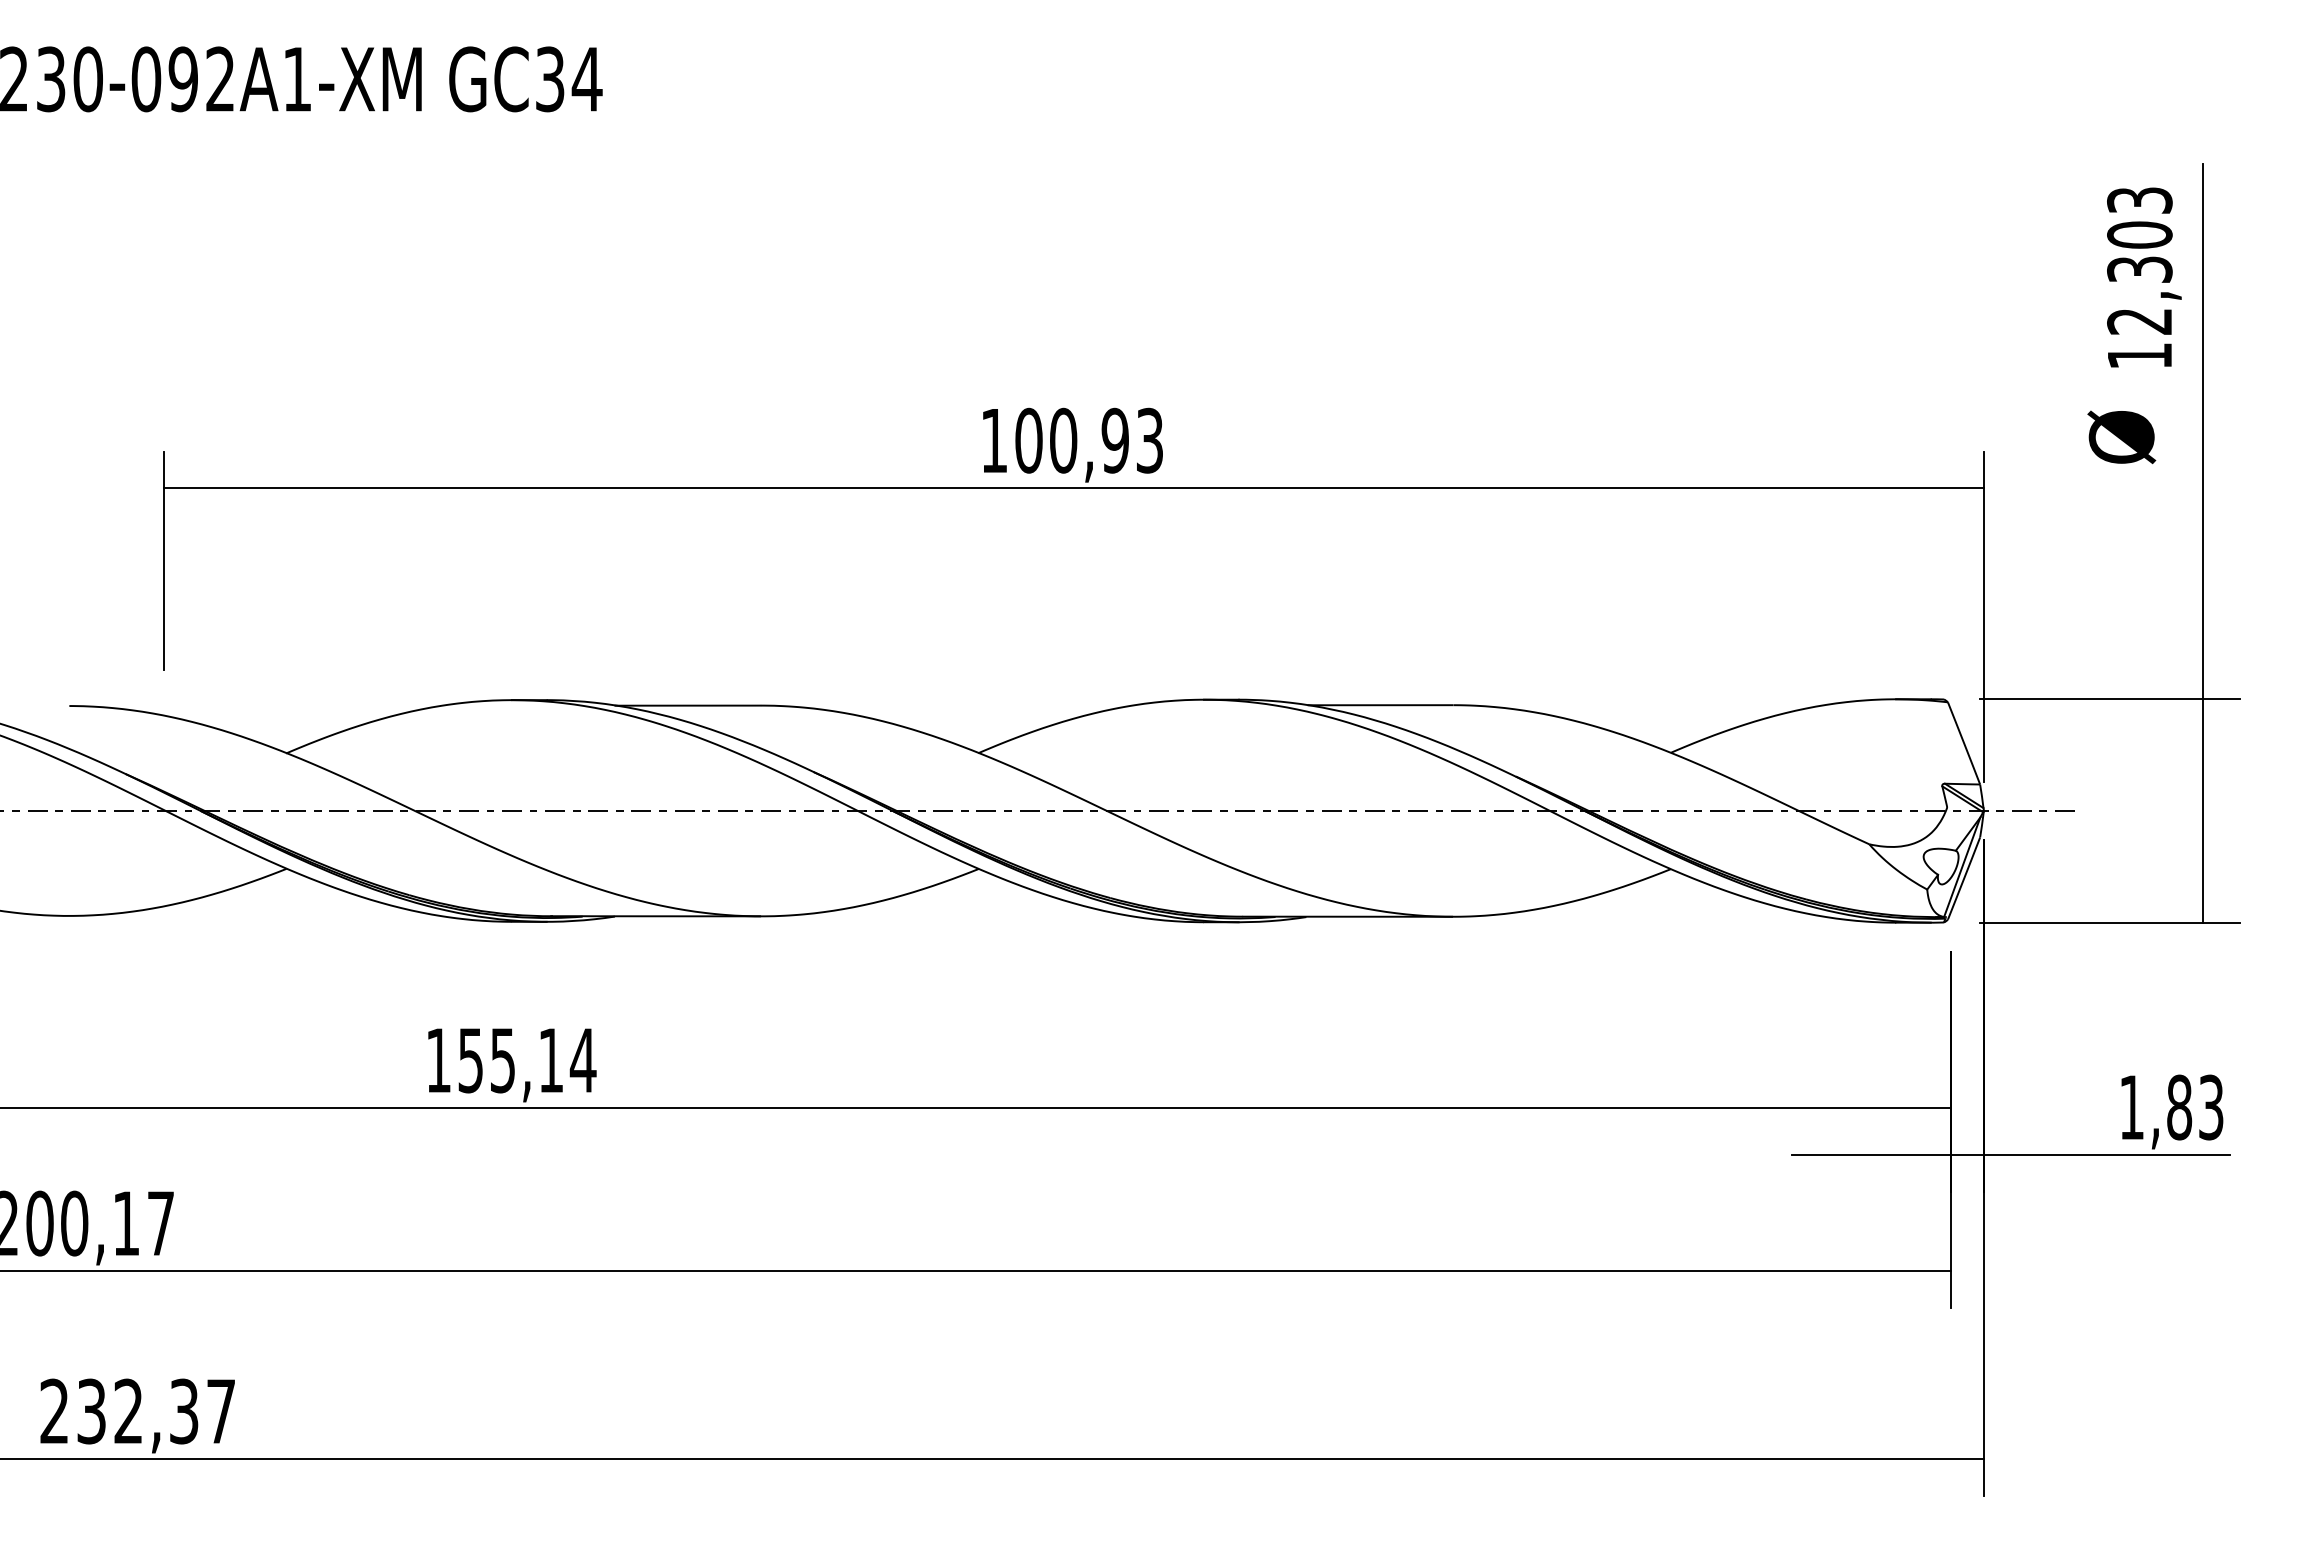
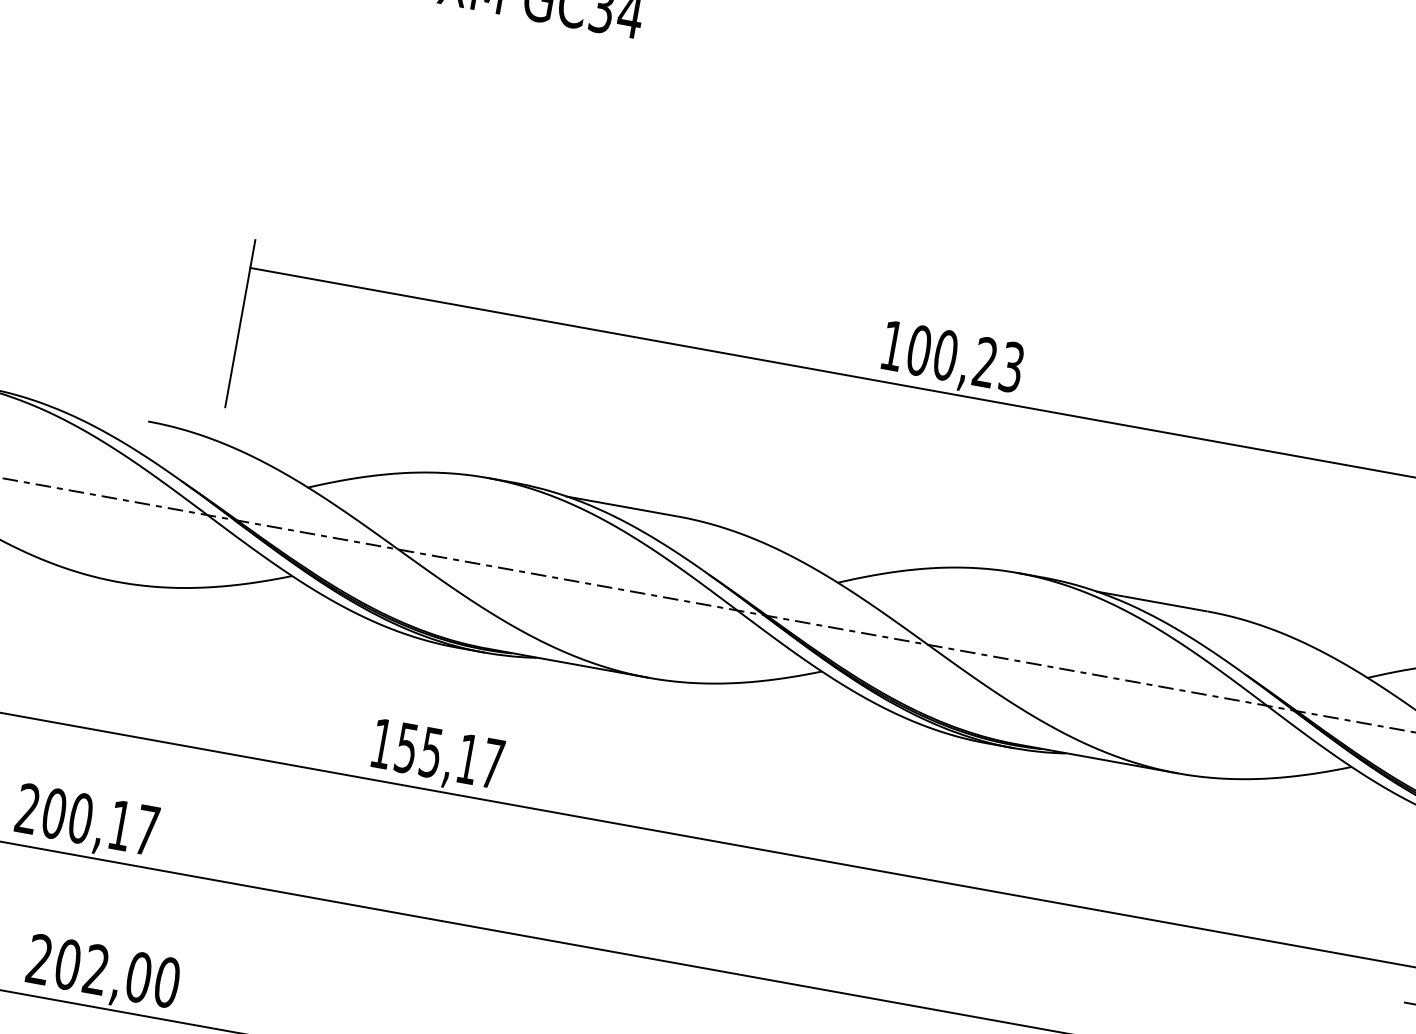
text: (1114, 440) -> (984, 362), 100,93 -> 100,23
text: (582, 1060) -> (492, 763), 155,14 -> 155,17
text: (156, 1411) -> (117, 973), 232,37 -> 202,00

